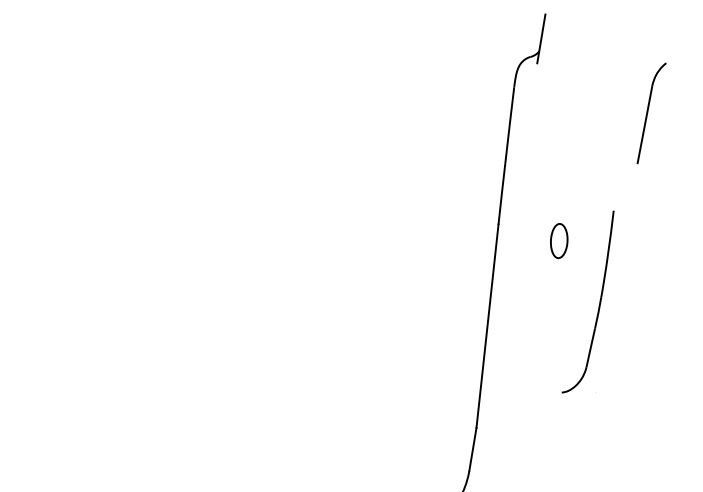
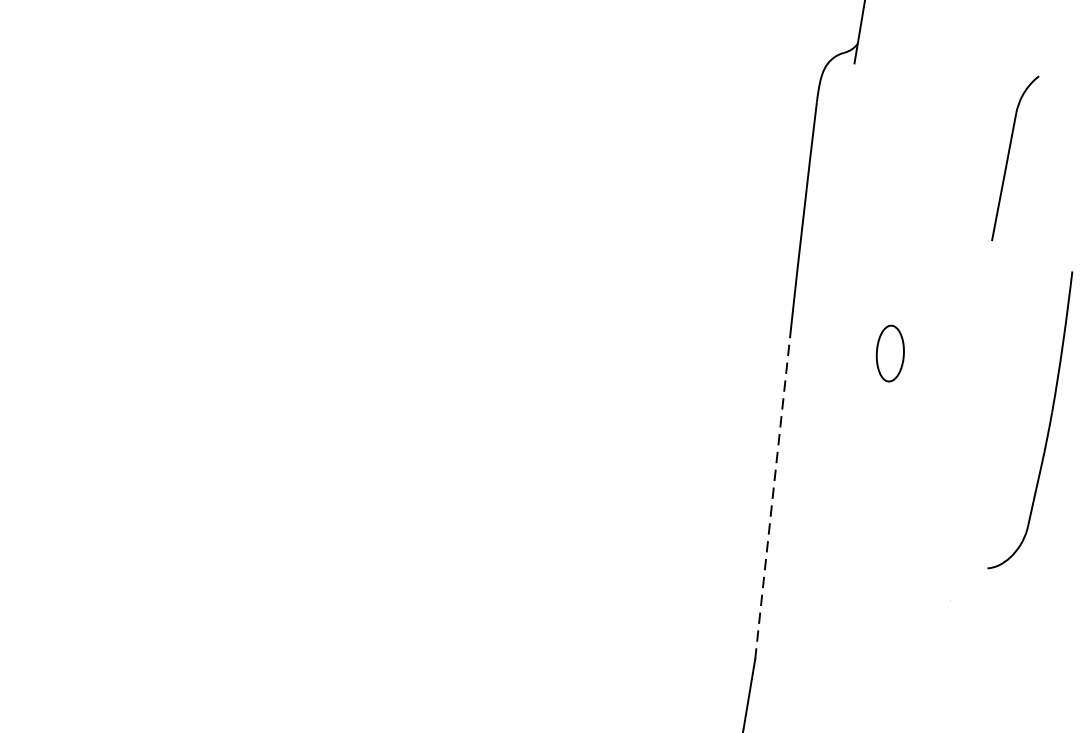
part: (651, 113) -> (1014, 158), moved
part: (598, 305) -> (1047, 426), moved
line: (487, 326) -> (773, 493), solid -> dashed

